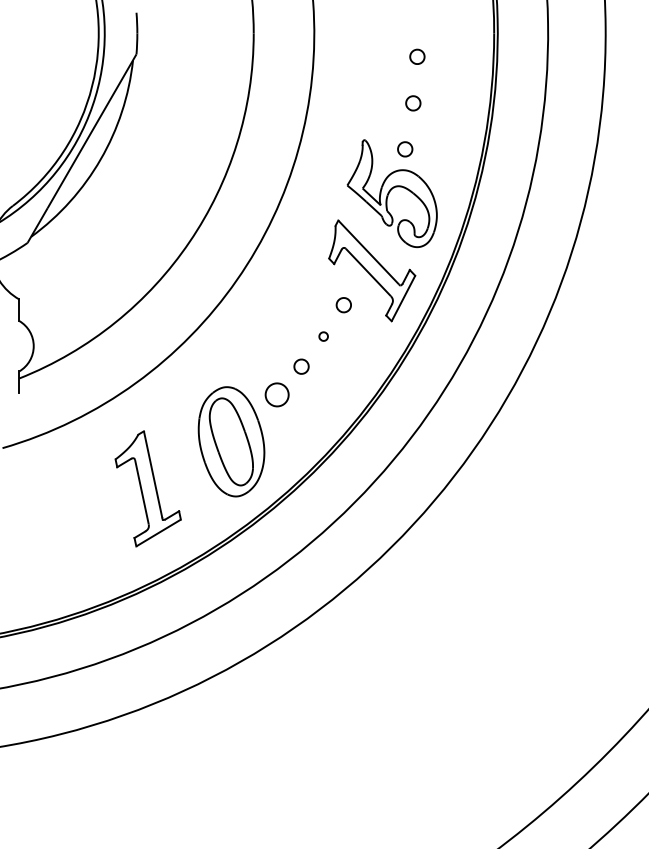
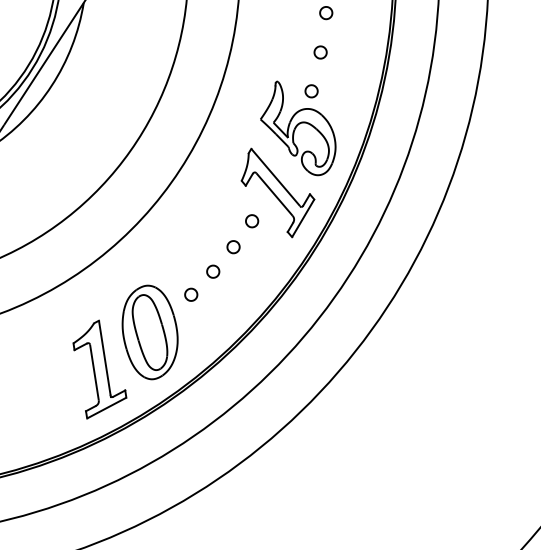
part: (323, 336) -> (233, 247), size x1.67
part: (277, 395) -> (191, 295), size x0.62
part: (147, 488) -> (99, 369), moved

